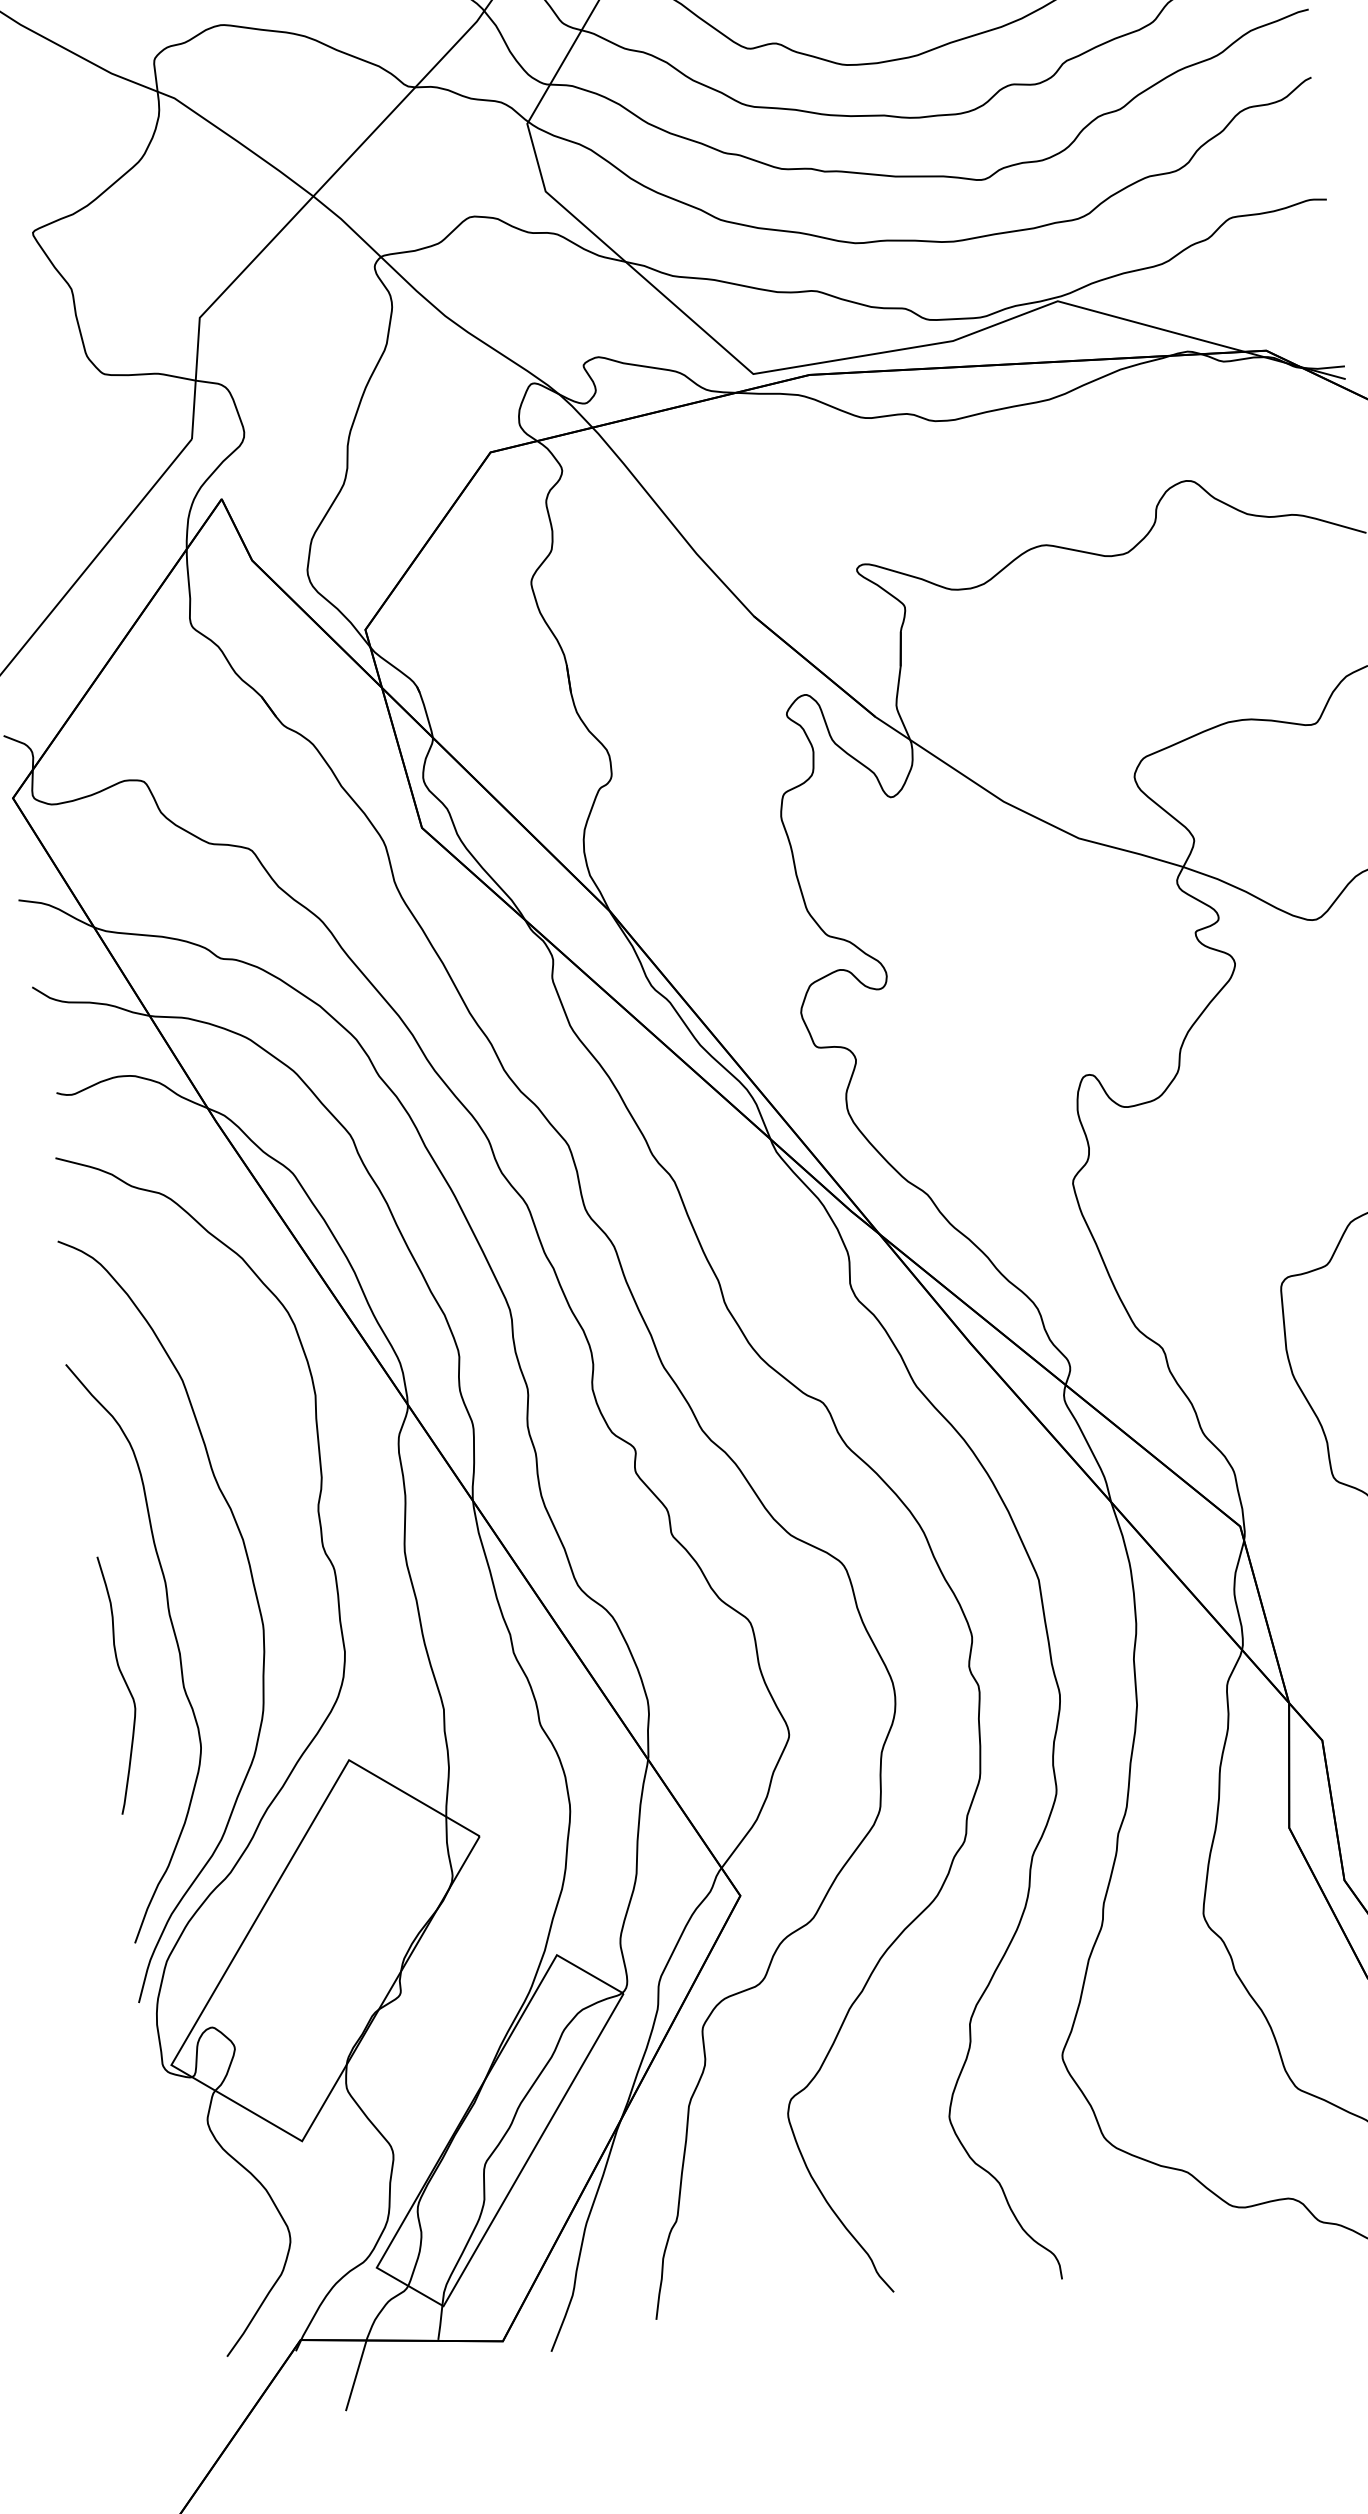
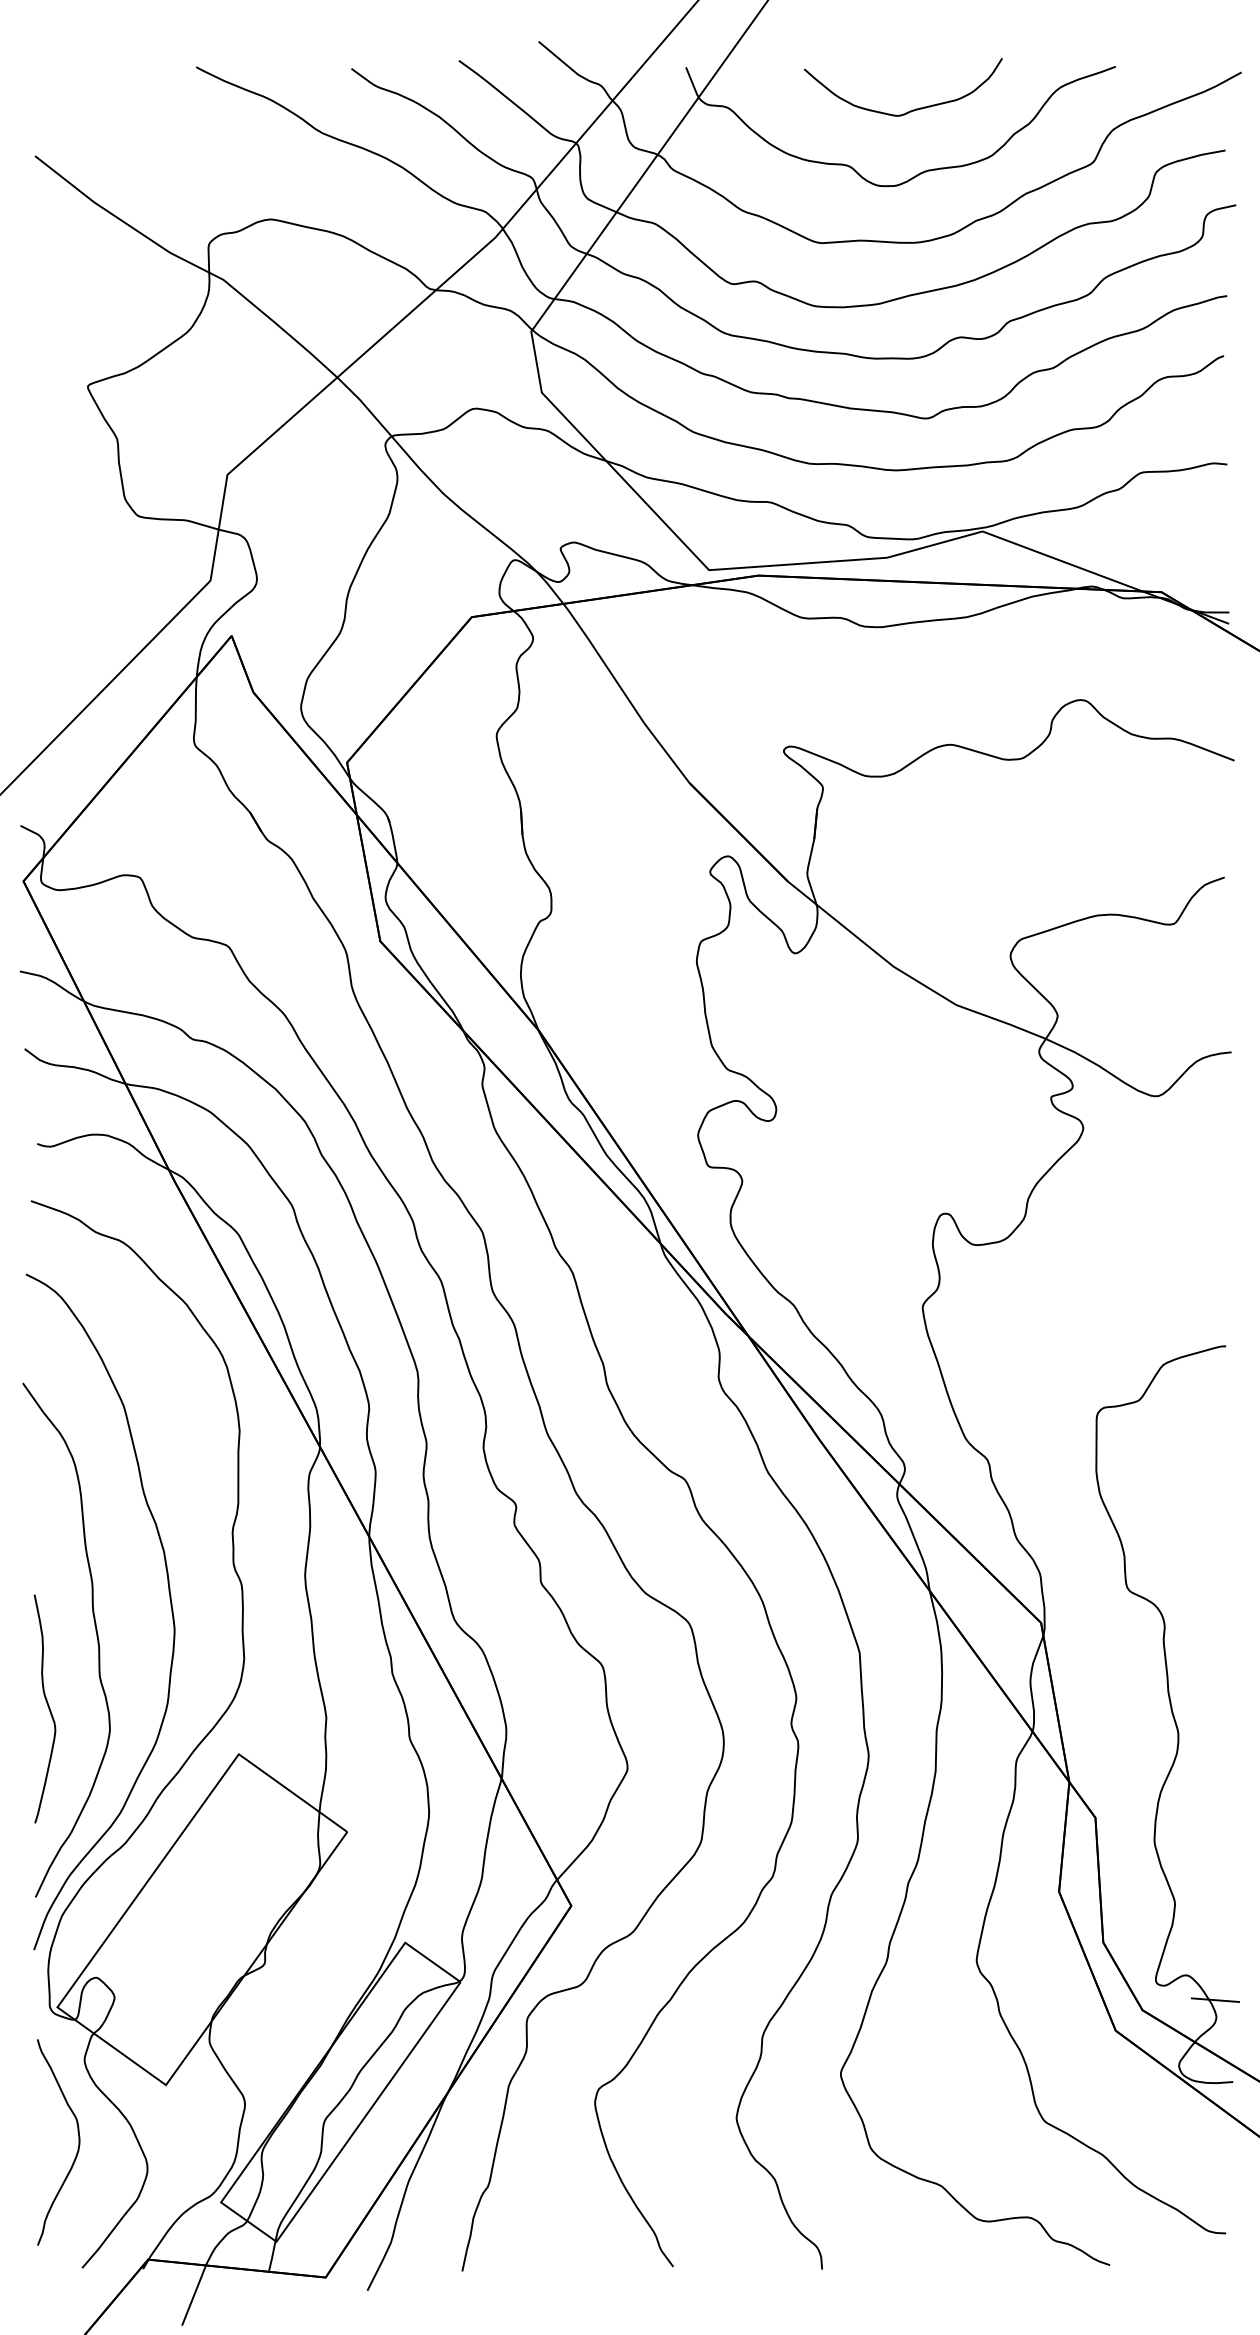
curve: (123, 1681) -> (47, 1706), moved
curve: (209, 2222) -> (77, 2148), added

